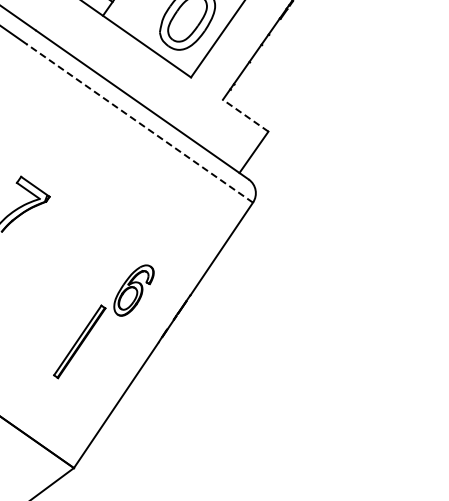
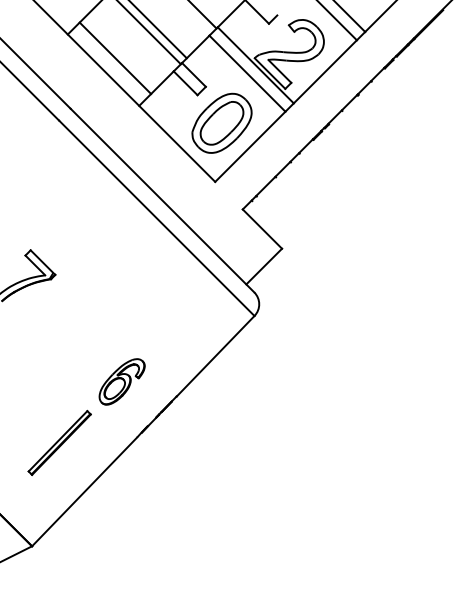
line: (245, 116) -> (262, 229), dashed -> solid
line: (139, 122) -> (156, 217), dashed -> solid
part: (79, 341) -> (59, 442), moved

